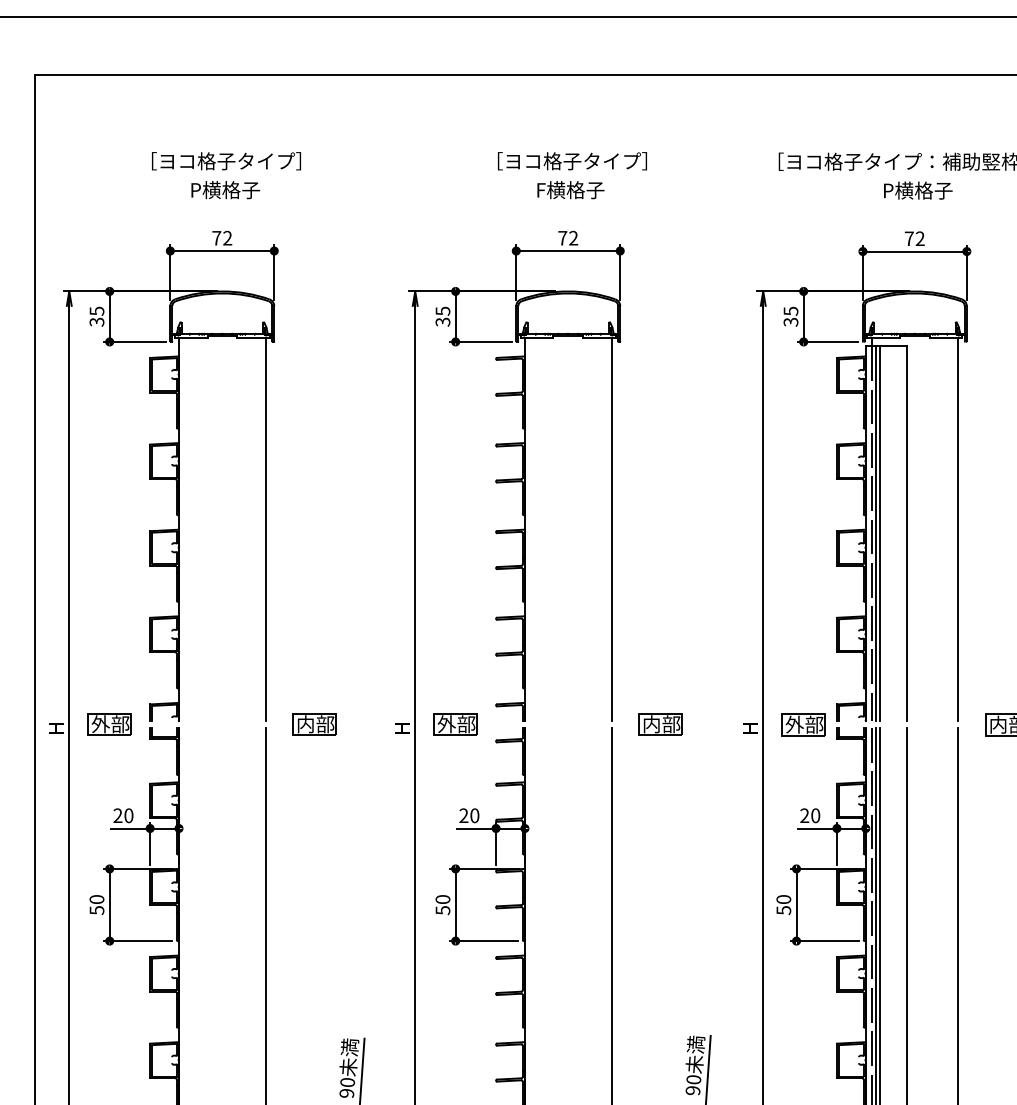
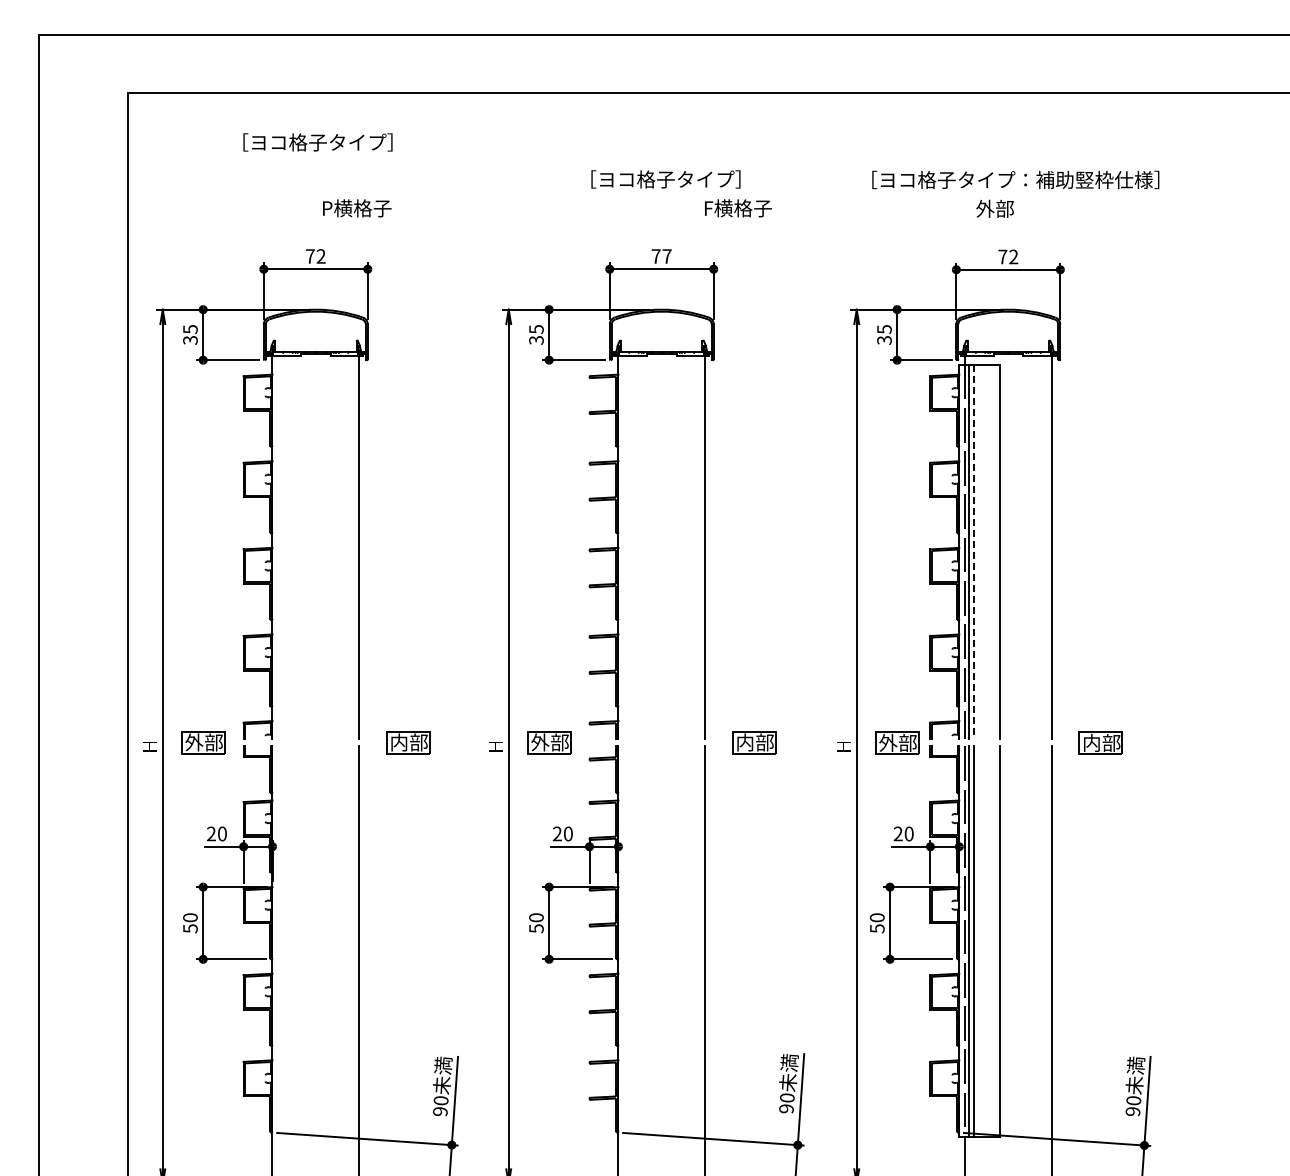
text: (226, 161) -> (317, 142), moved
text: (226, 190) -> (357, 208), moved
text: (571, 190) -> (738, 208), moved
text: (918, 190) -> (1011, 208), P横格子 -> 外部
text: (573, 238) -> (666, 256), 72 -> 77
line: (880, 534) -> (973, 552), solid -> dashed

